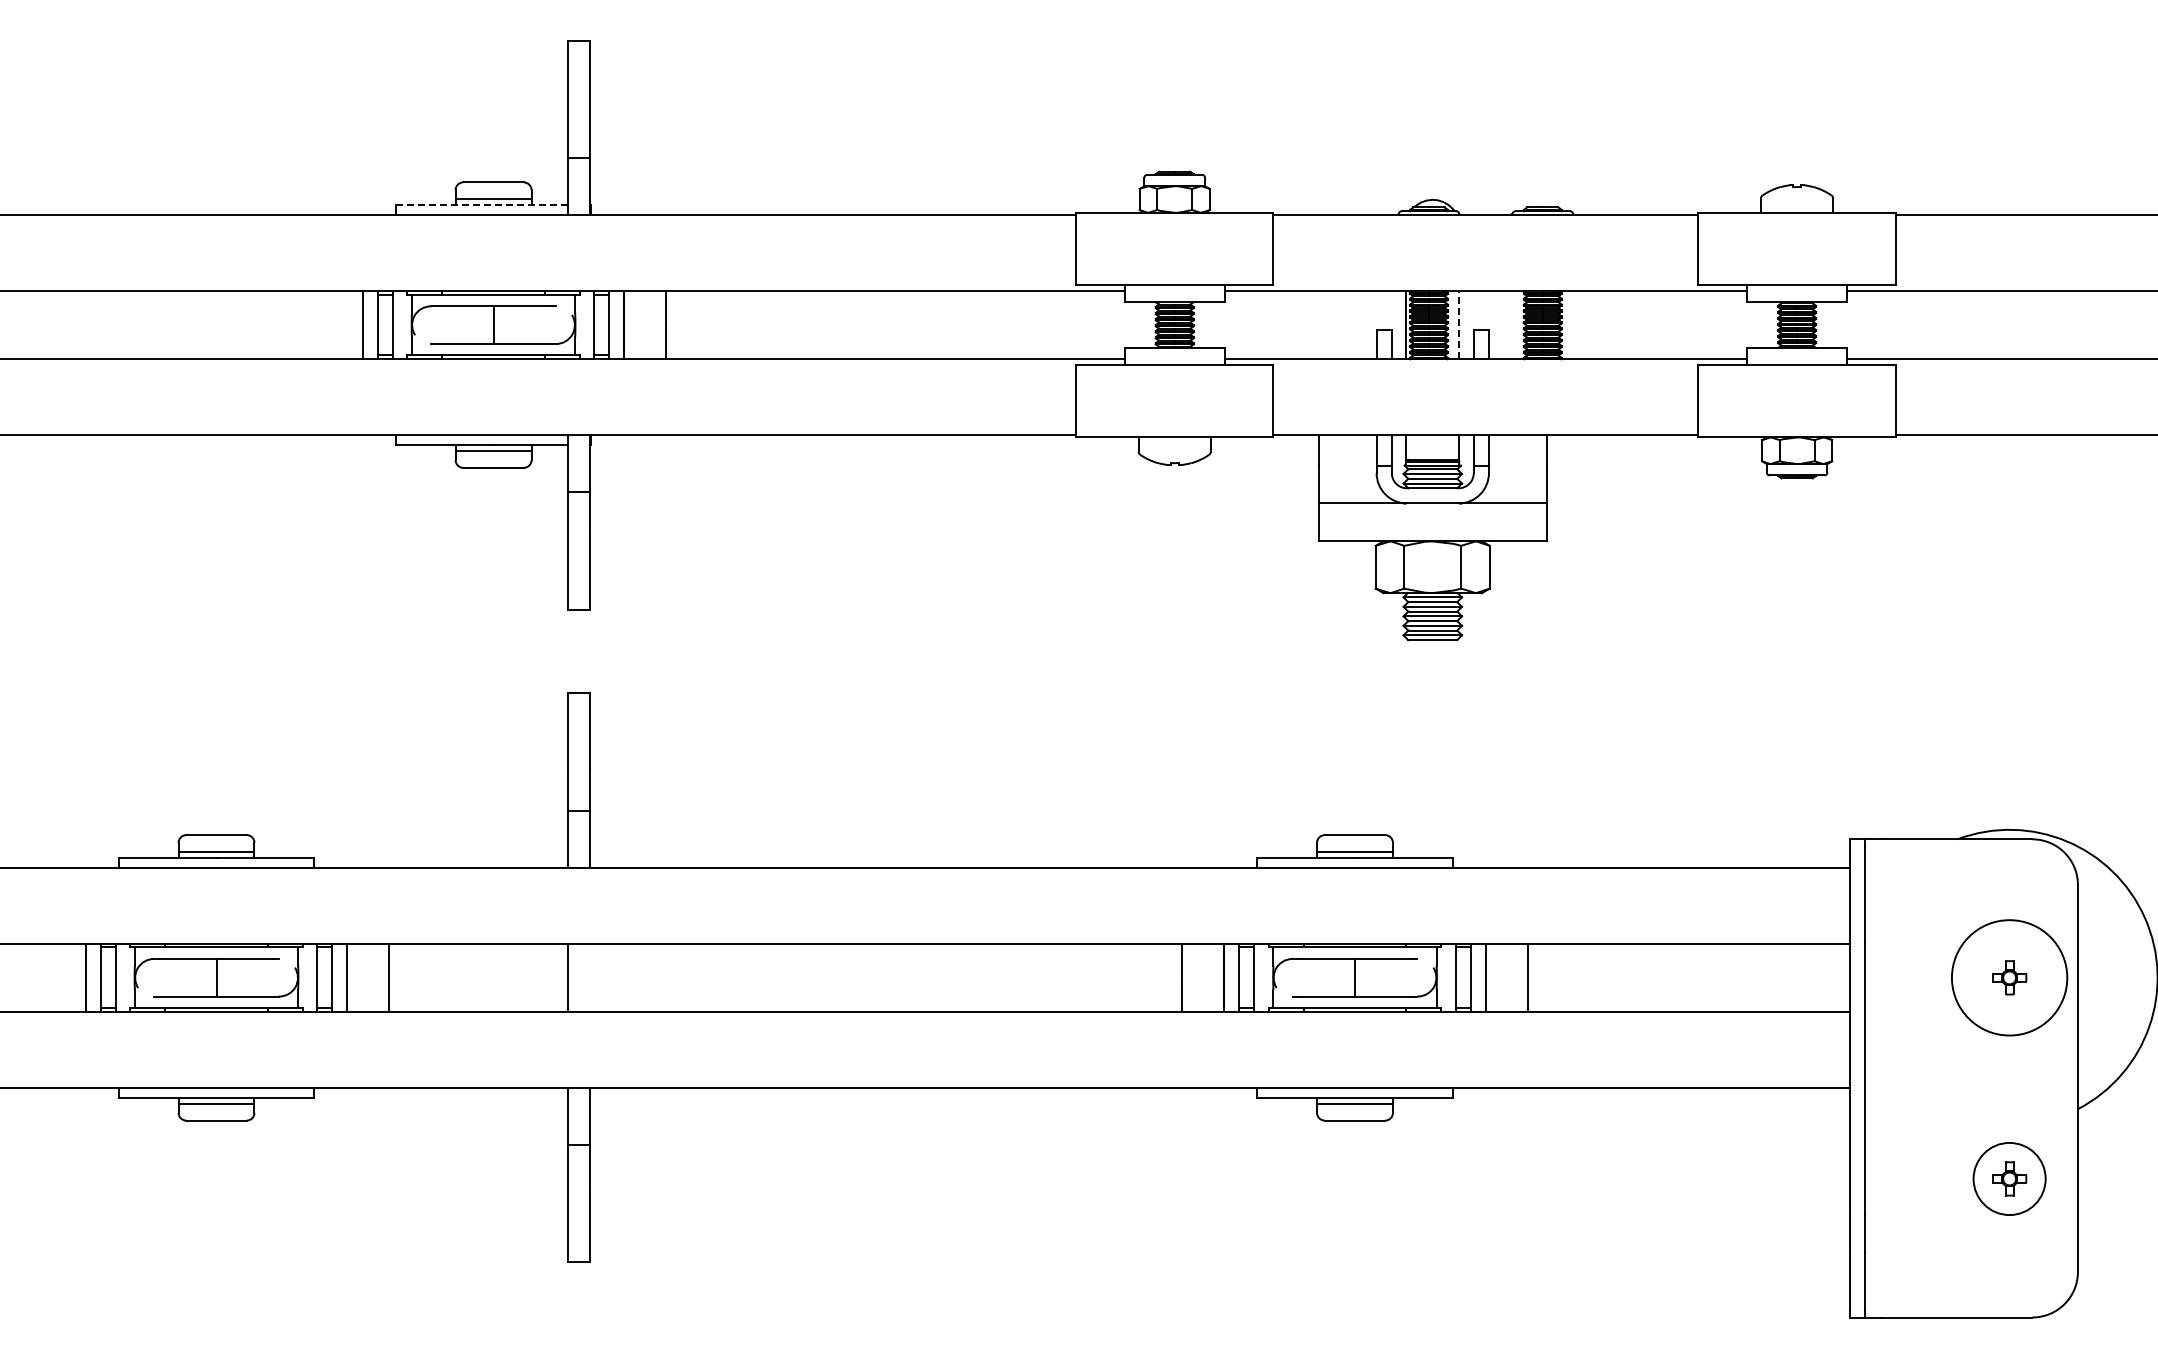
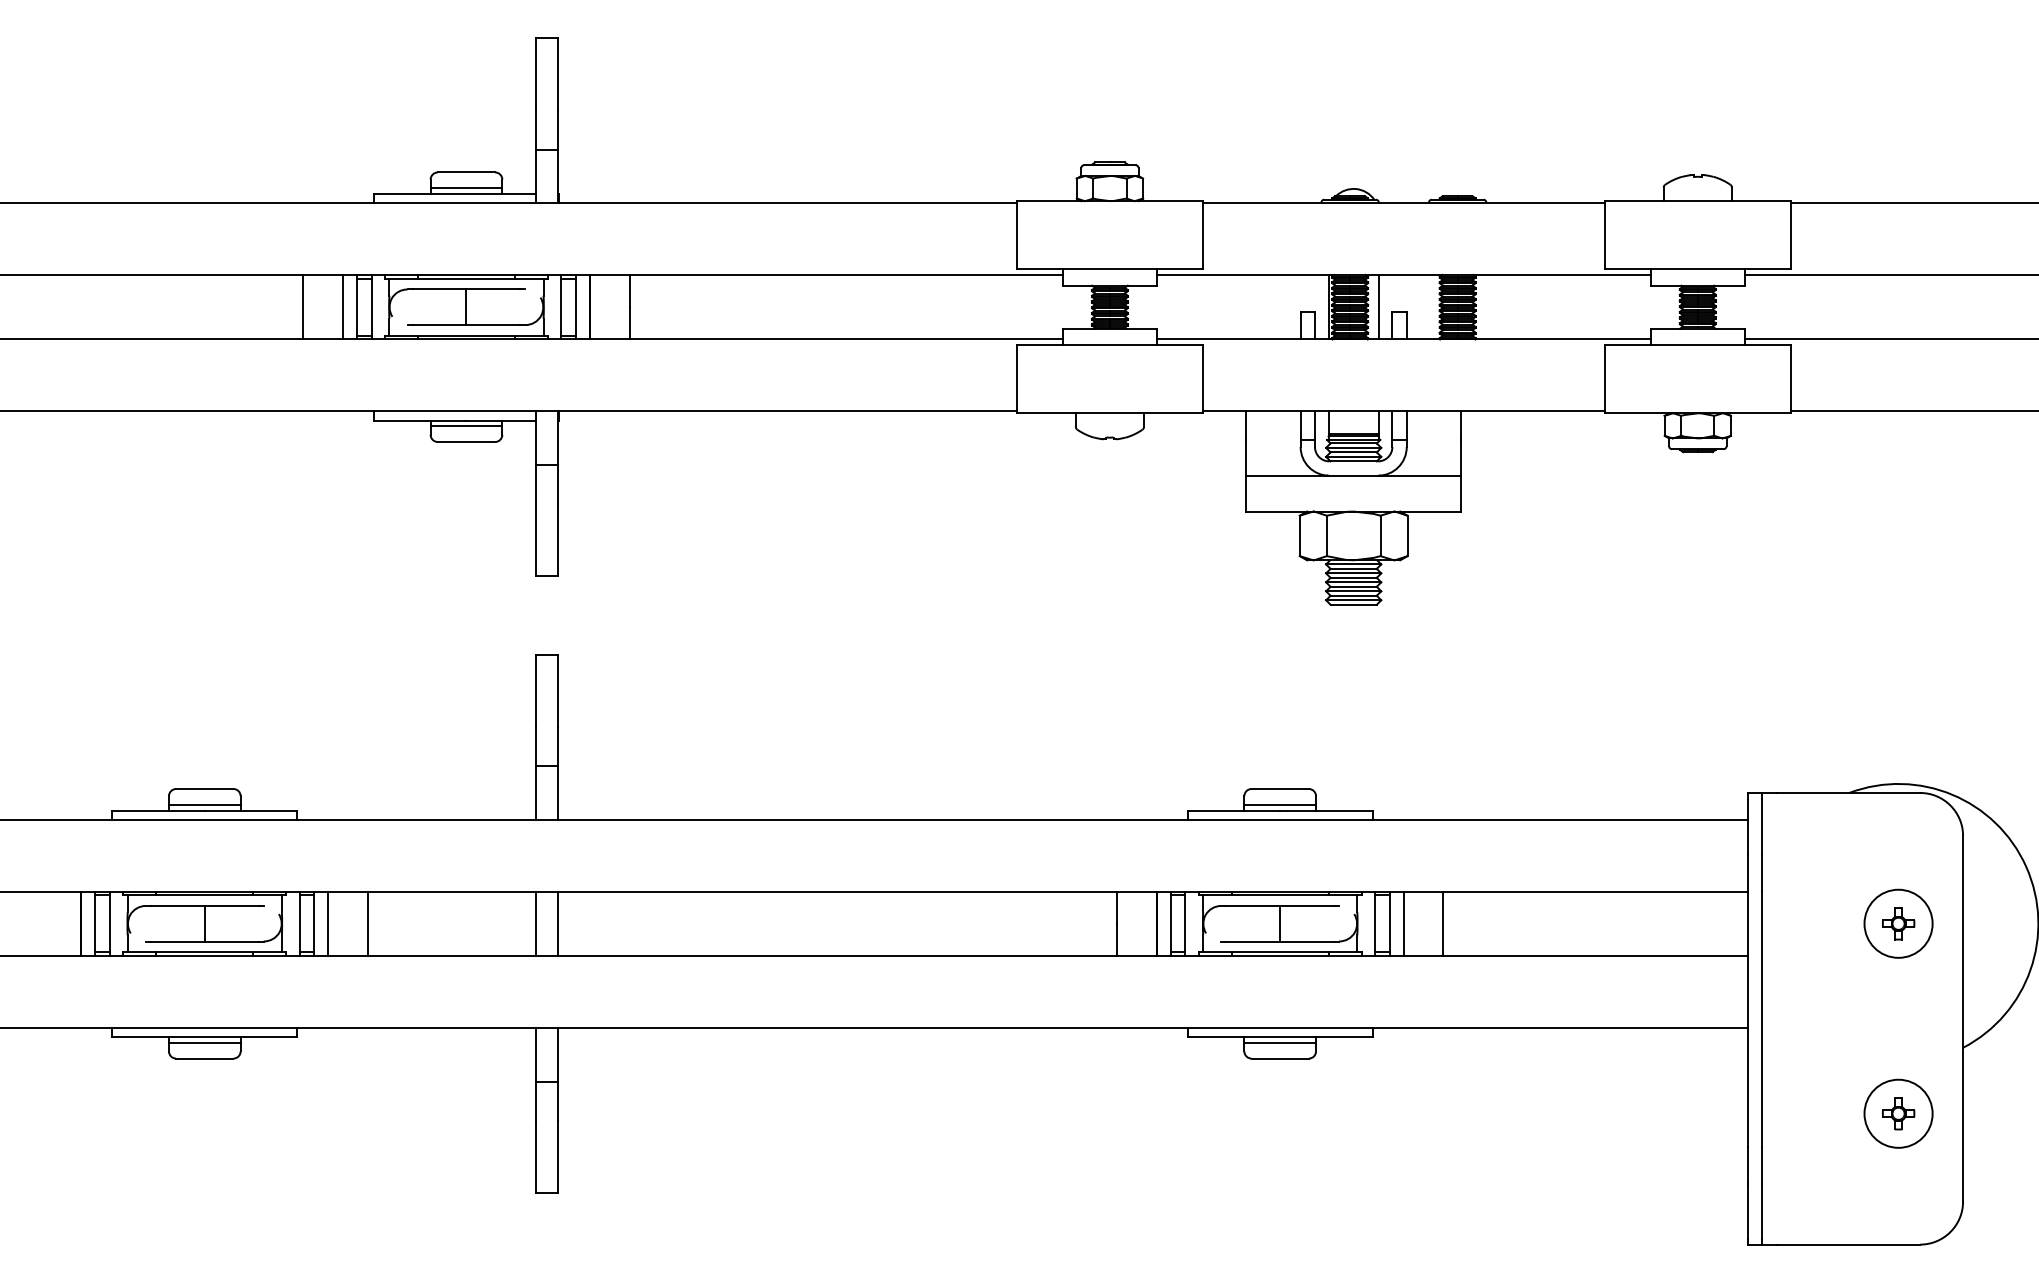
line: (481, 205) -> (455, 194), dashed -> solid
line: (320, 324) -> (303, 306), added
line: (1459, 324) -> (1378, 306), dashed -> solid
line: (590, 977) -> (558, 923), added
circle: (2009, 977) -> (1898, 923), size x0.62

